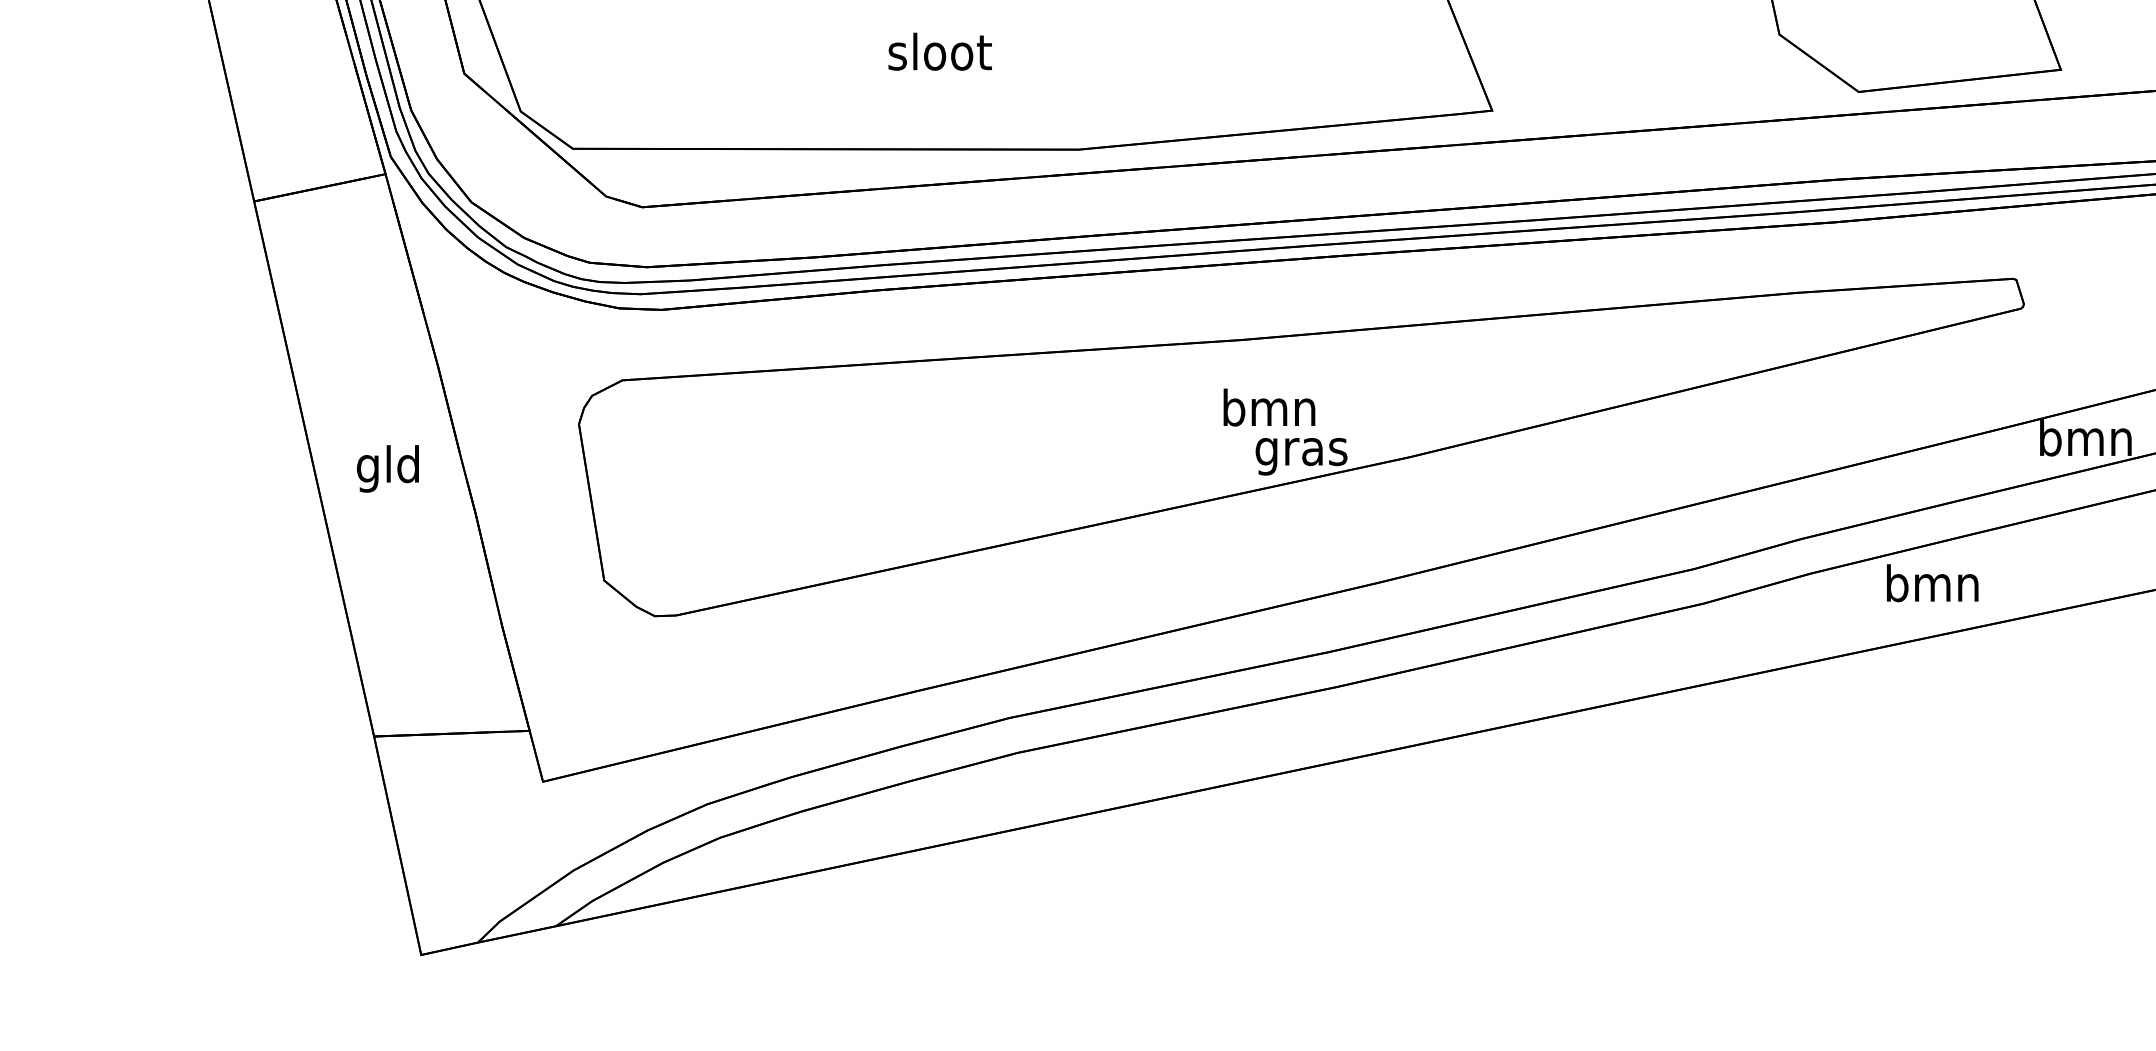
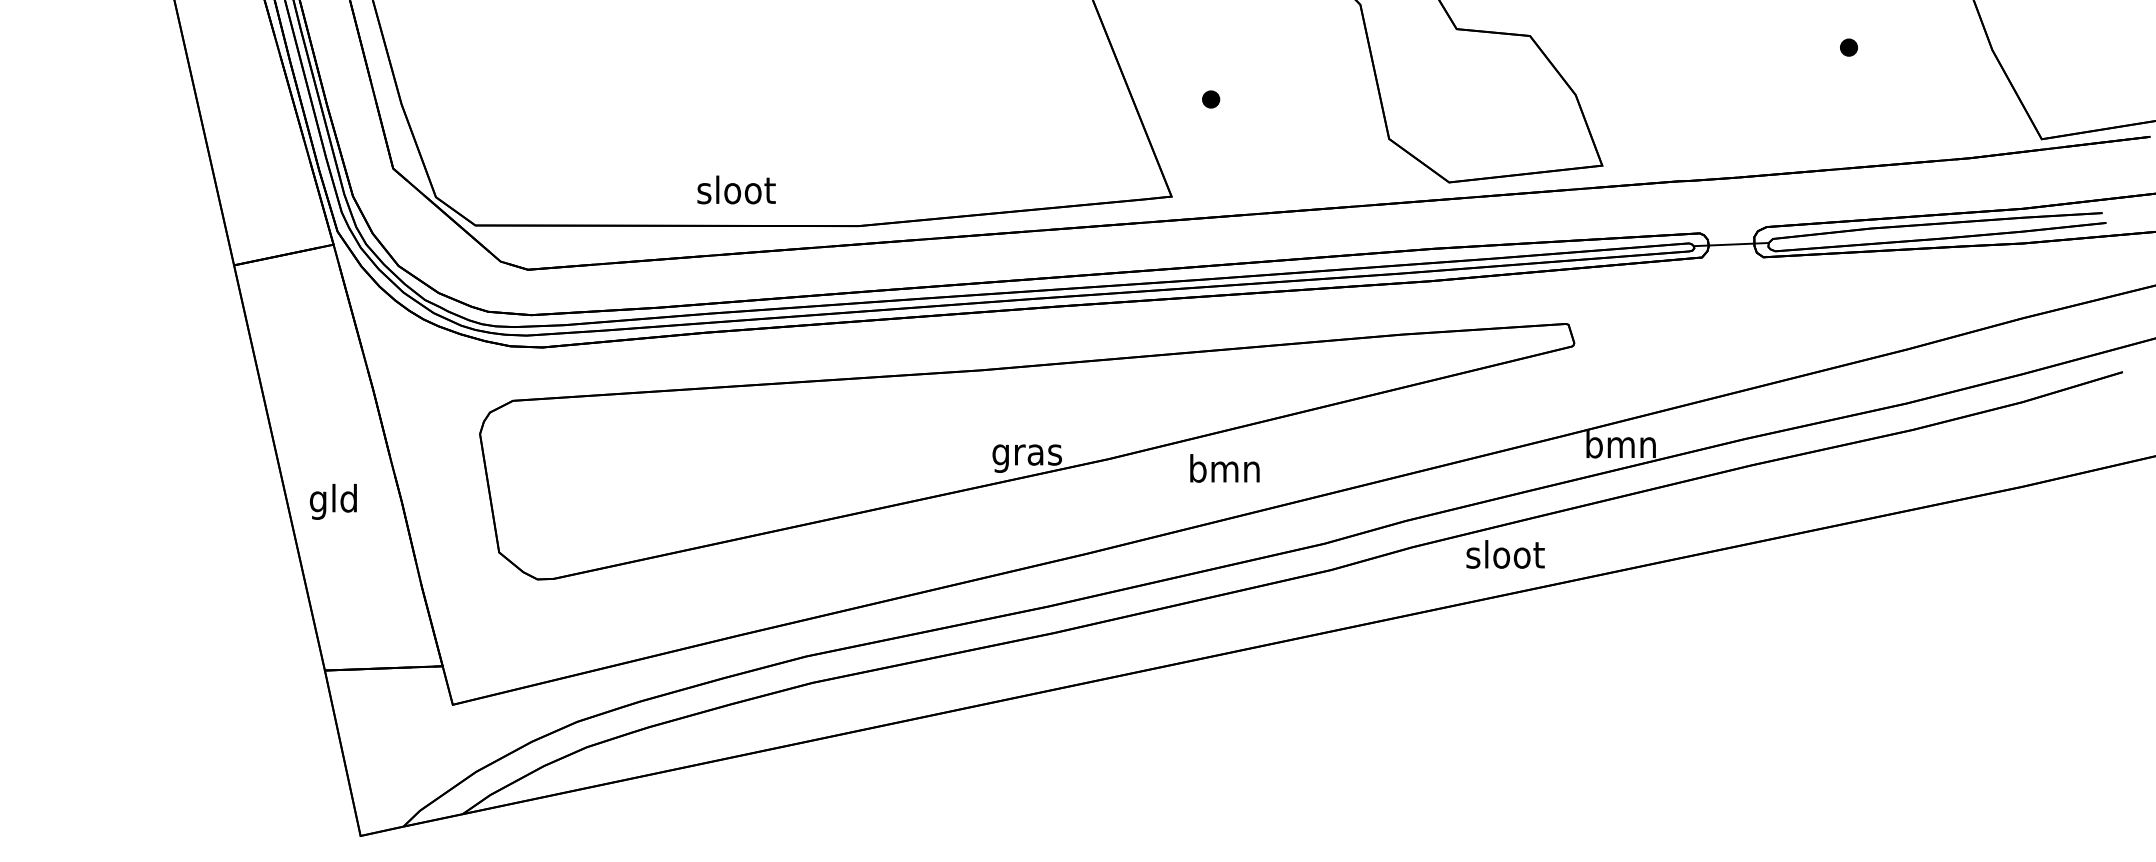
text: (940, 51) -> (736, 189), moved
text: (1268, 407) -> (1224, 468), moved
text: (388, 468) -> (333, 501), moved
text: (1933, 583) -> (1505, 554), bmn -> sloot

